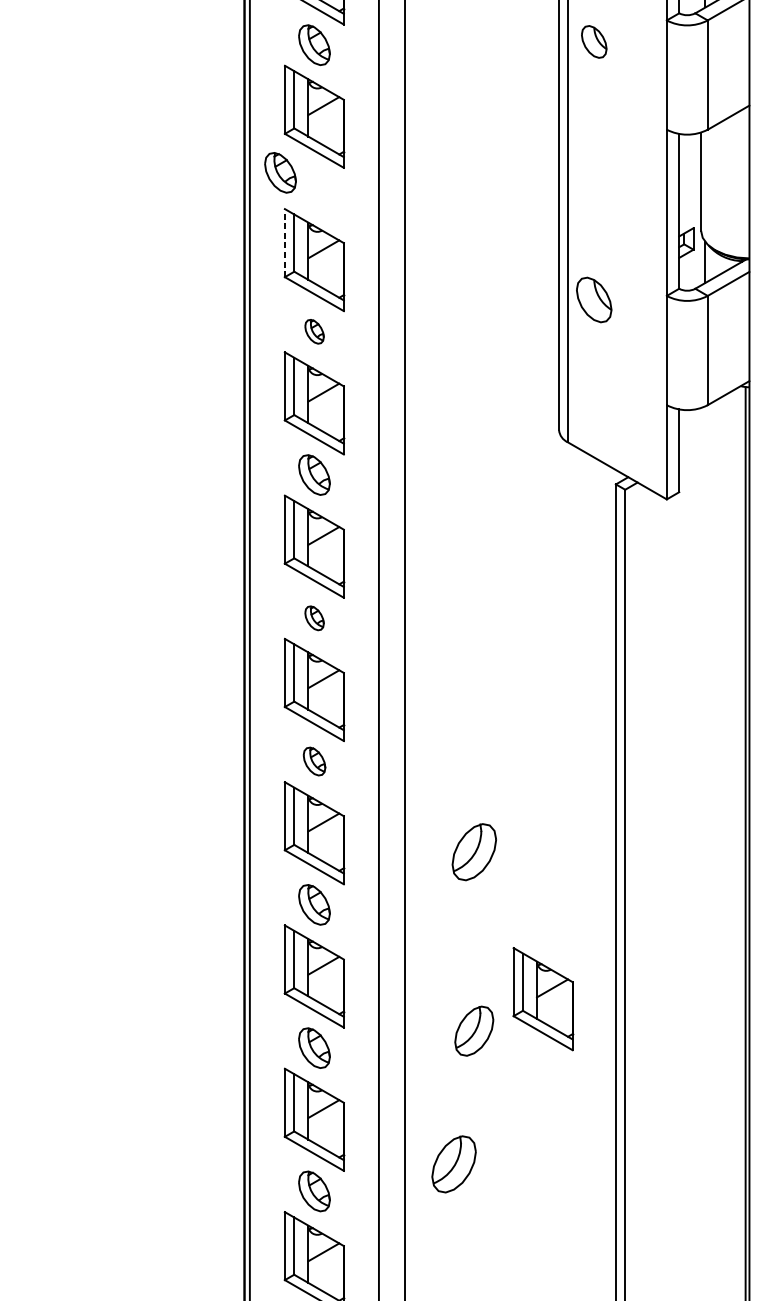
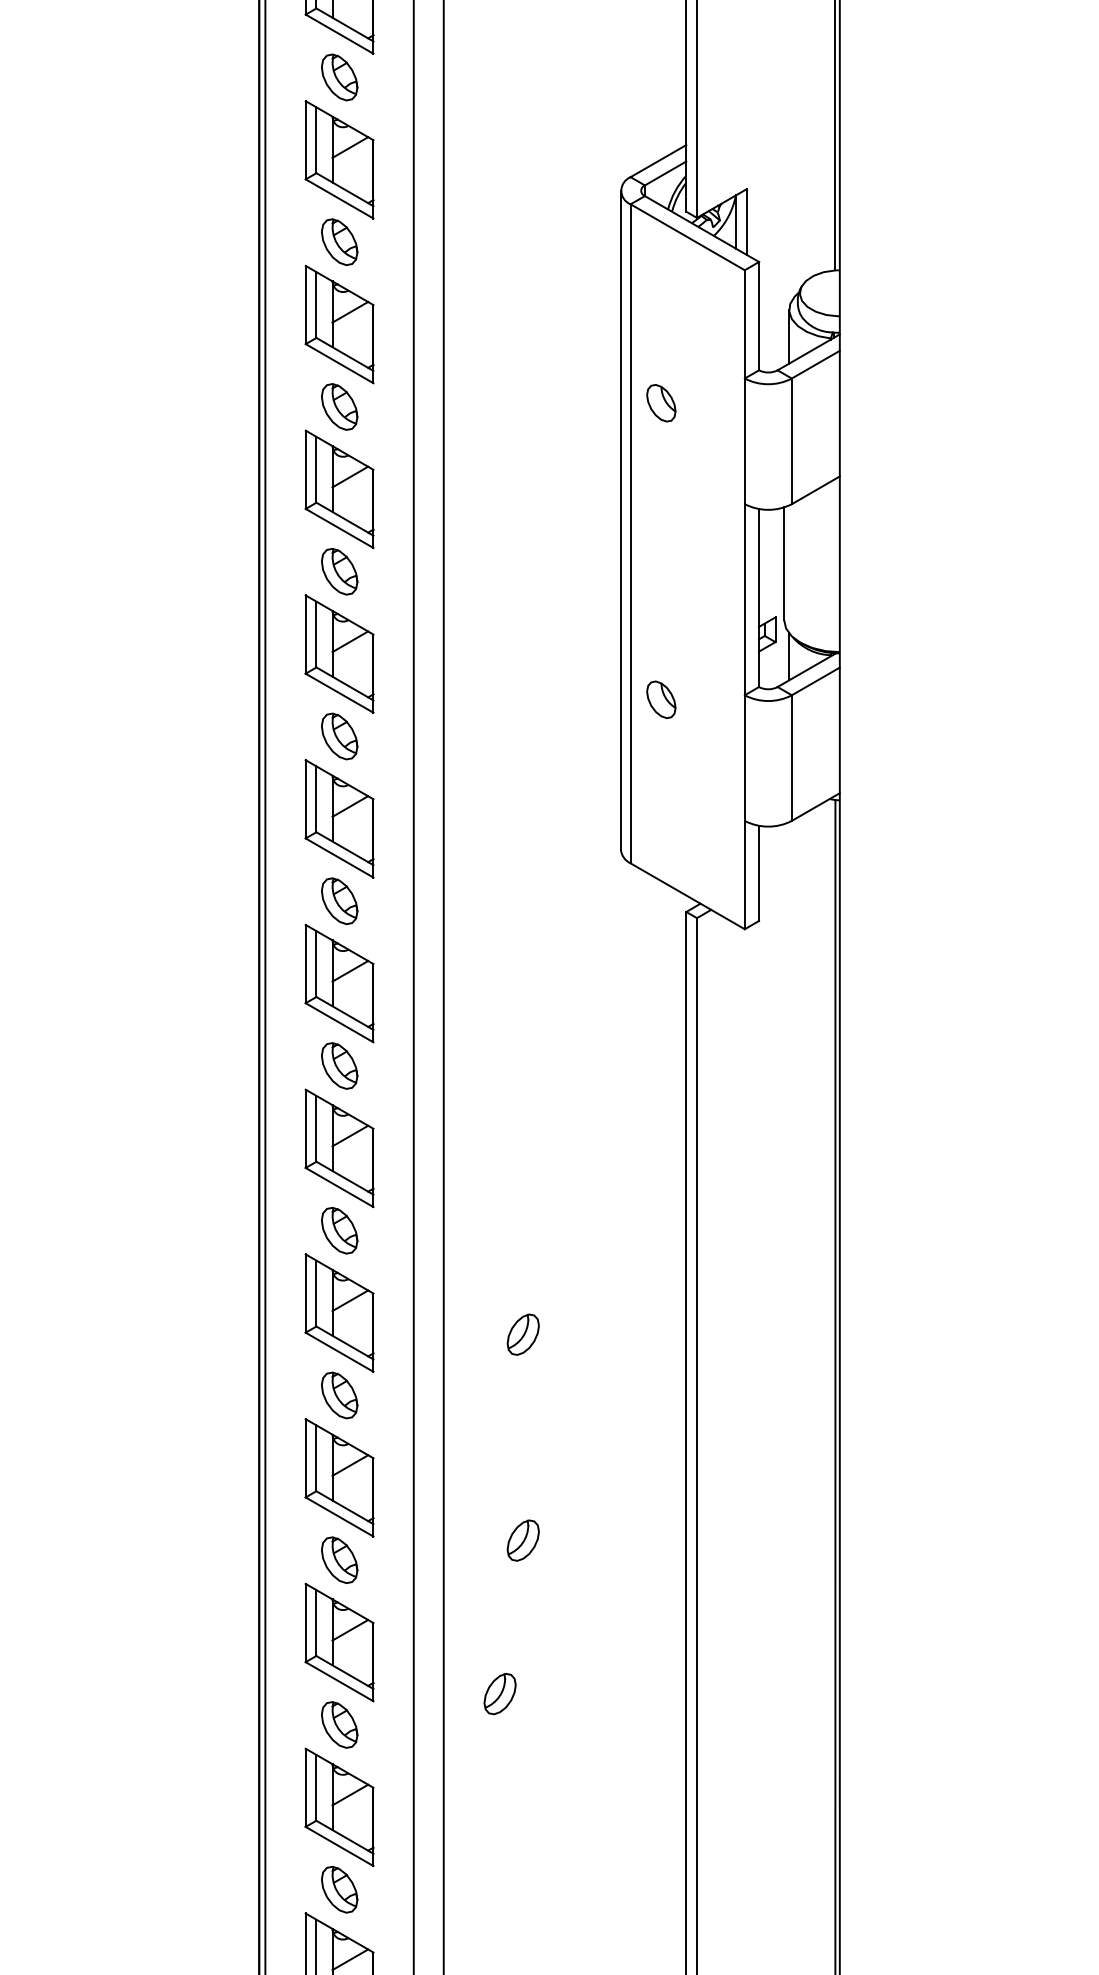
part: (280, 172) -> (339, 571), moved
line: (284, 243) -> (305, 634), dashed -> solid
part: (594, 299) -> (661, 699), size x0.71
part: (314, 331) -> (339, 736), size x1.67
part: (314, 617) -> (339, 1065), size x1.67
part: (314, 761) -> (339, 1230), size x1.43
part: (473, 851) -> (522, 1334), size x0.62
part: (543, 998) -> (602, 1503), removed
part: (473, 1031) -> (522, 1540), size x0.71
part: (453, 1164) -> (499, 1694), size x0.62

